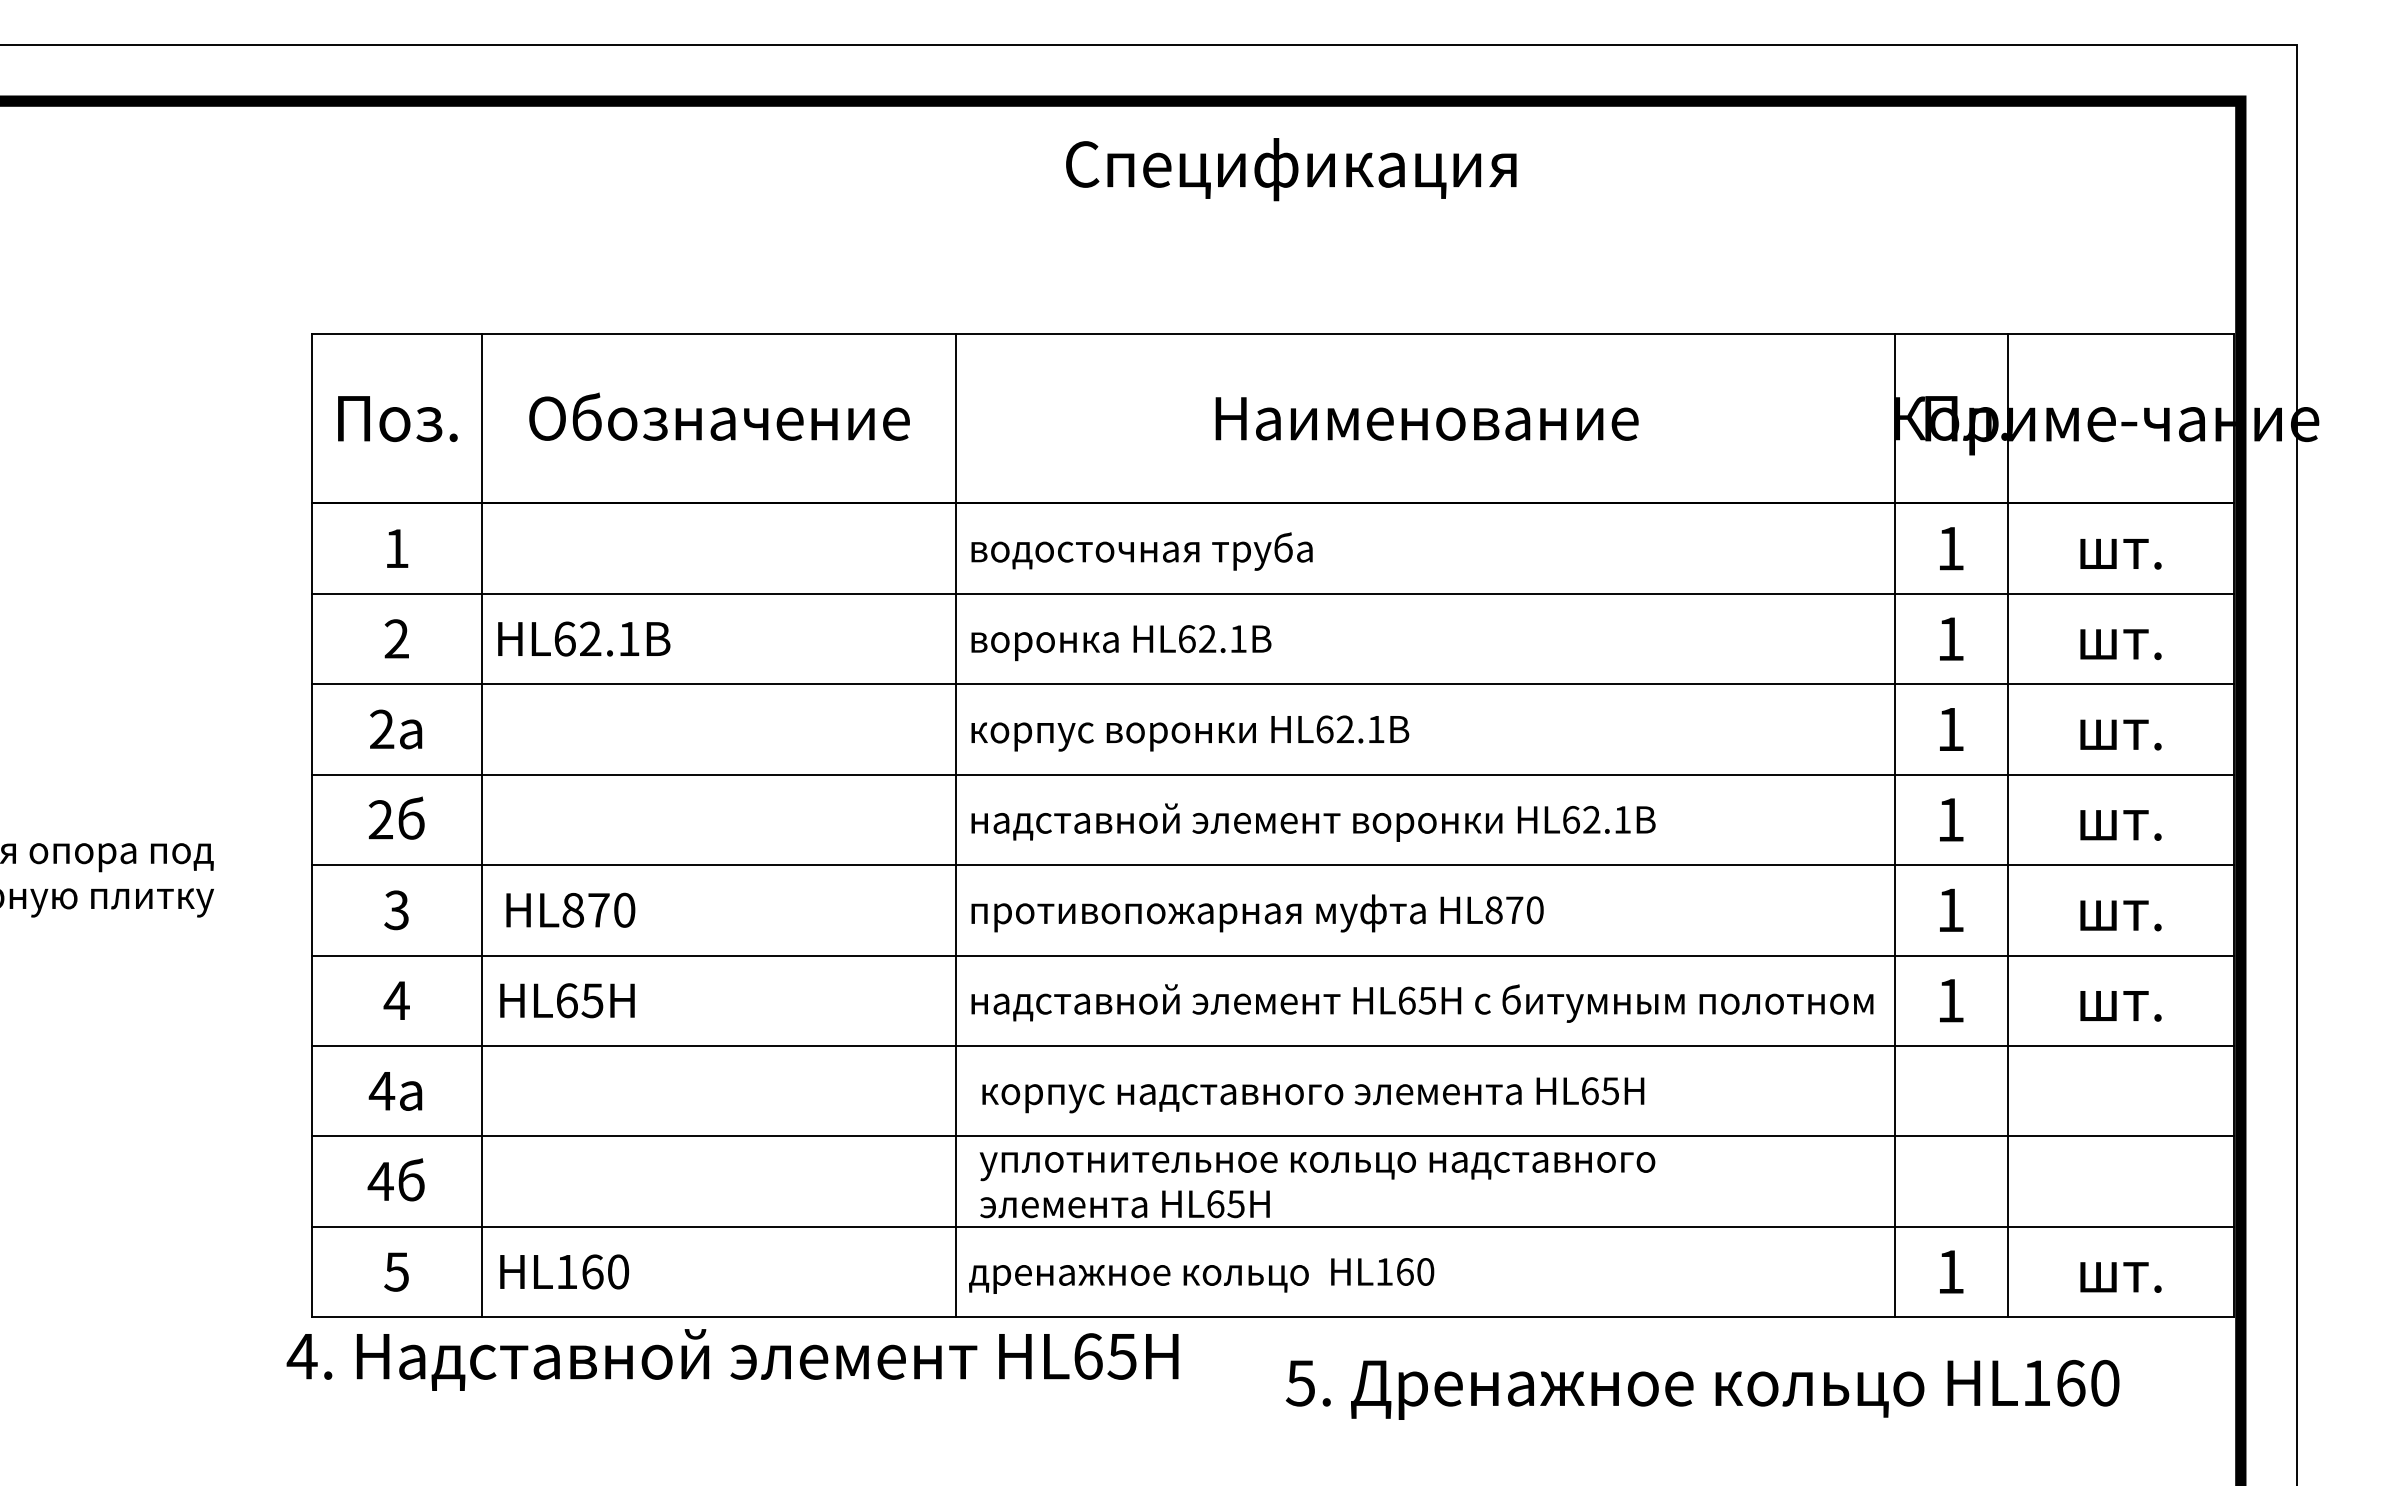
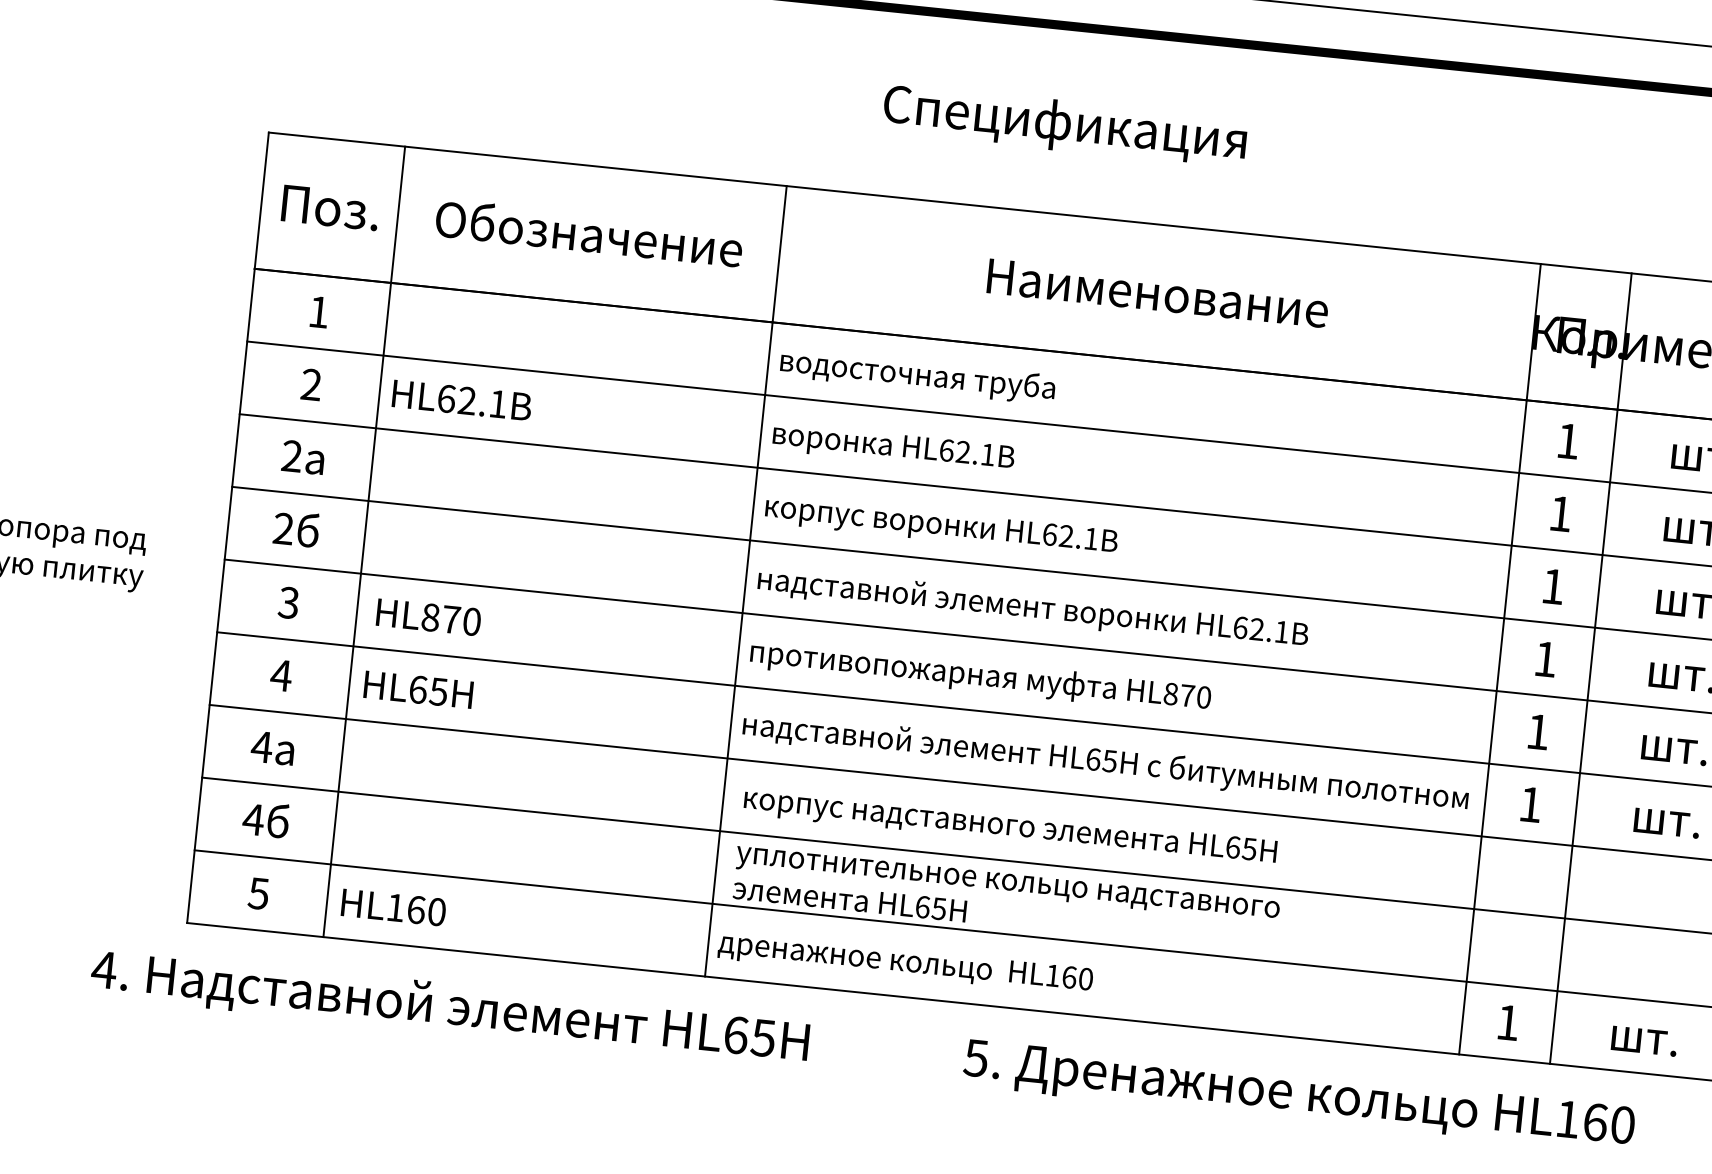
text: (1291, 169) -> (1065, 125), moved
text: (732, 1359) -> (449, 1008), moved

